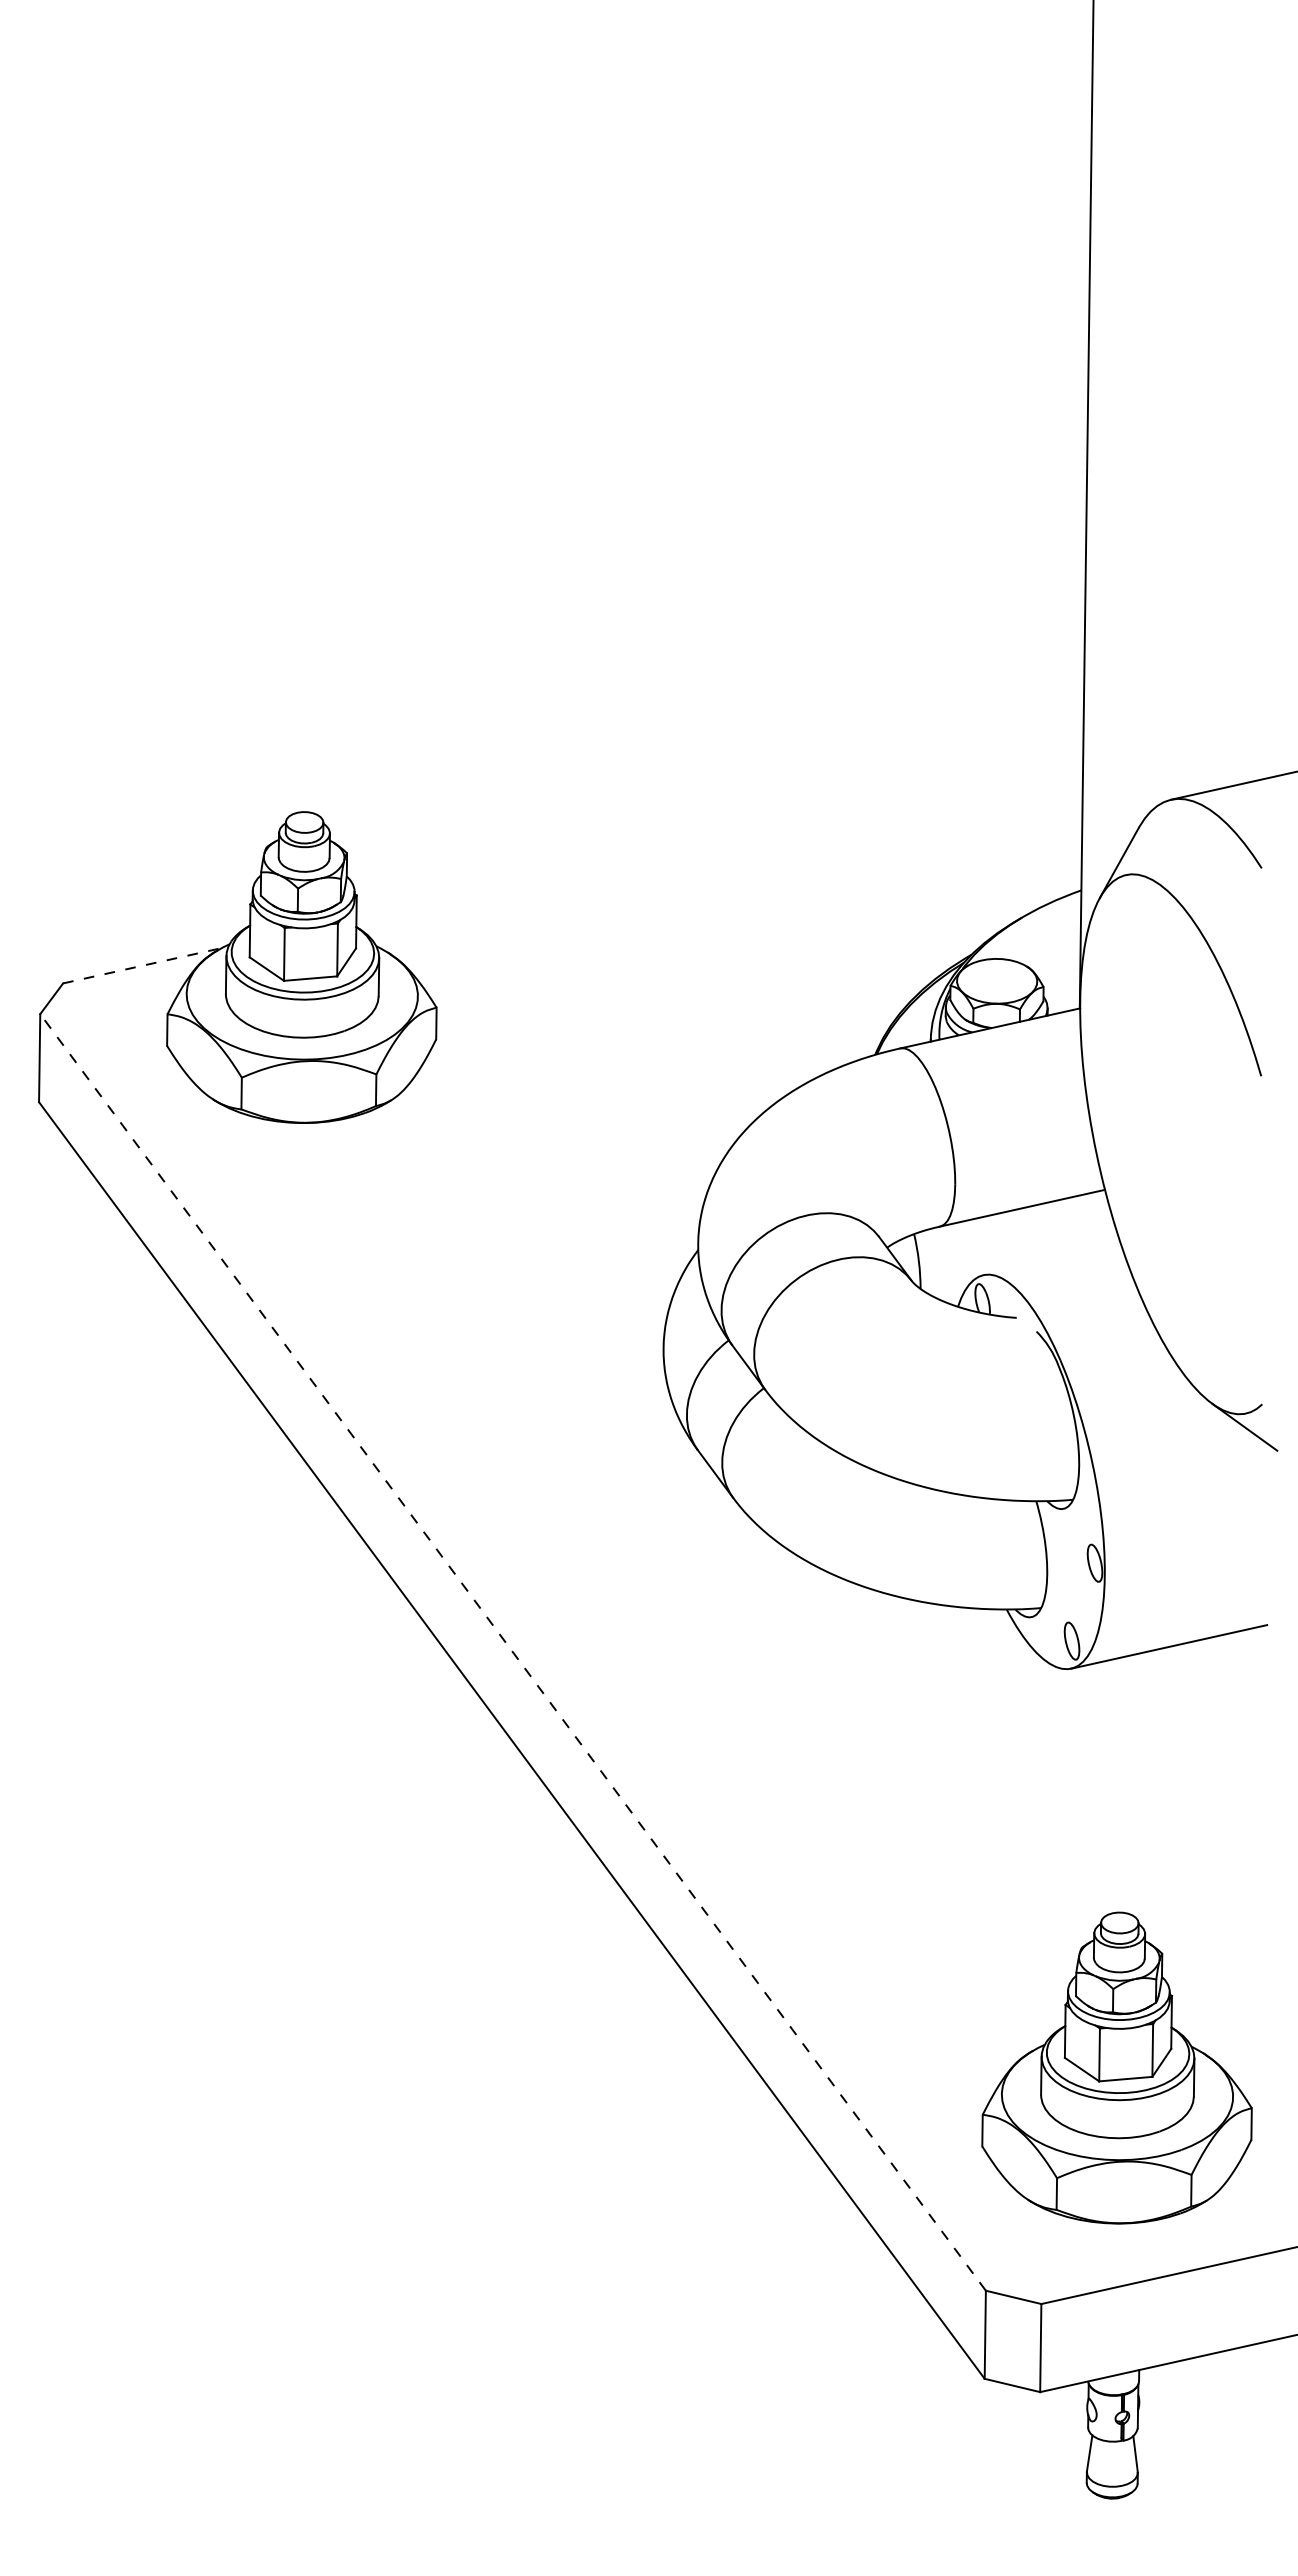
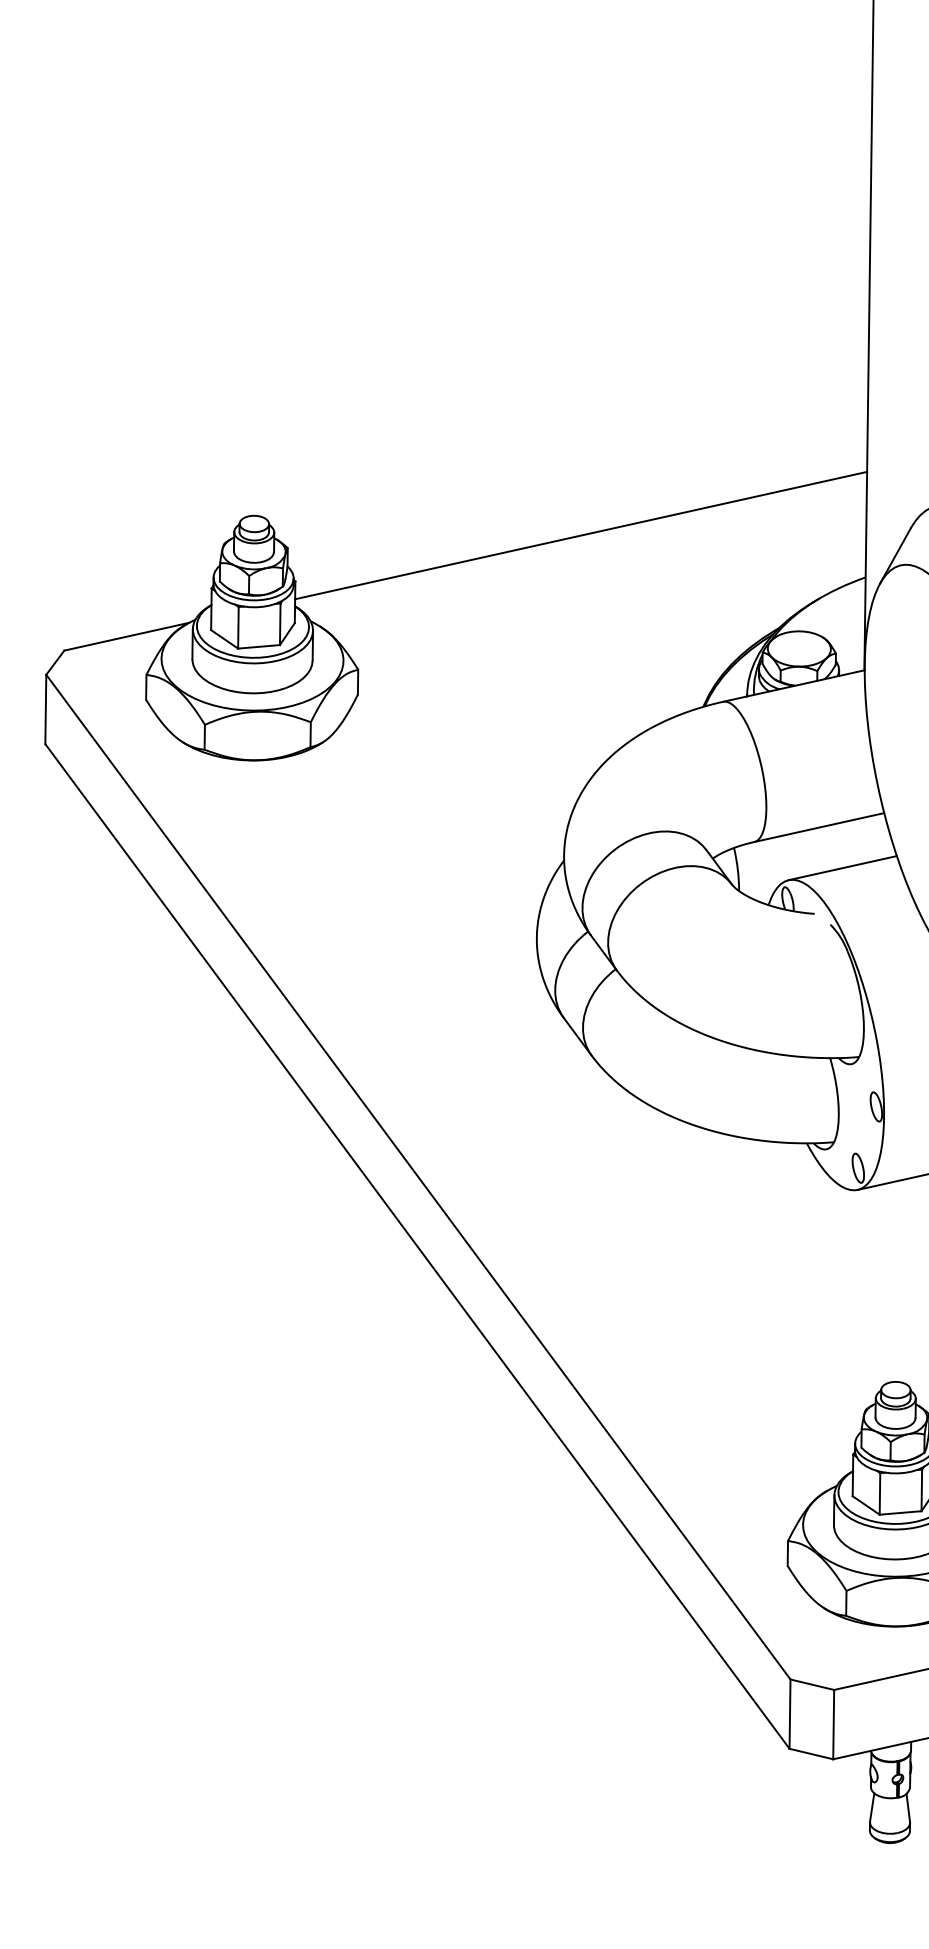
line: (719, 837) -> (580, 535), added
line: (142, 965) -> (126, 636), dashed -> solid
line: (1052, 1259) -> (842, 867), added
line: (512, 1652) -> (417, 1177), dashed -> solid

